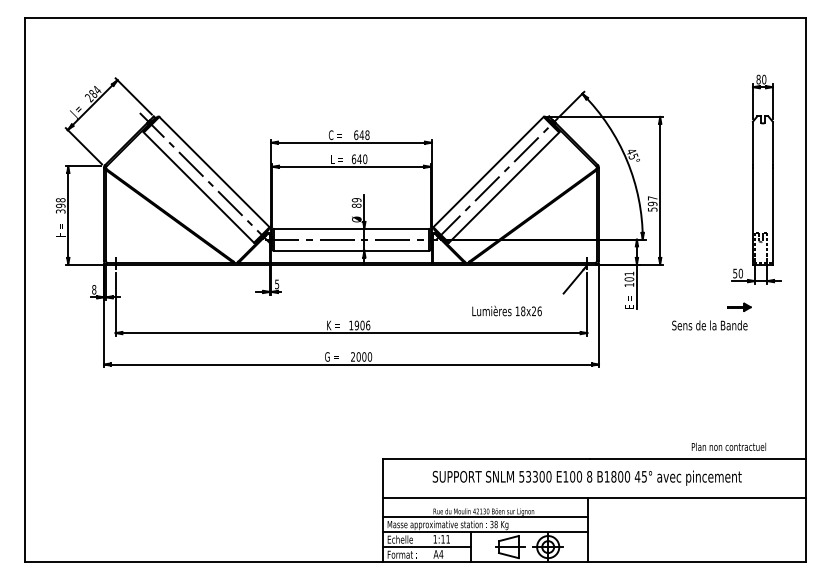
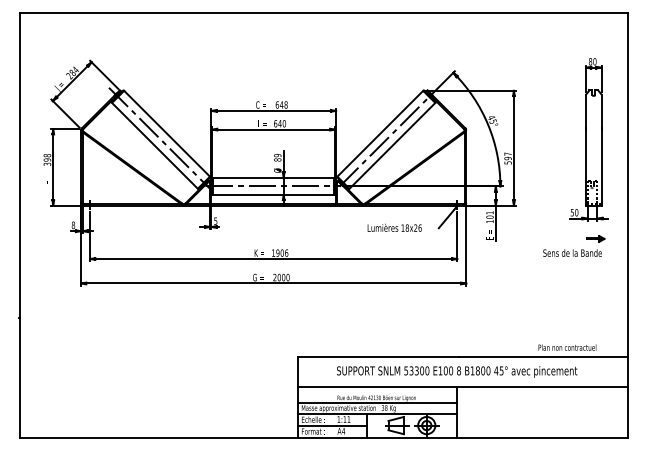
text: (506, 310) -> (394, 227), moved
part: (712, 315) -> (574, 245), moved

